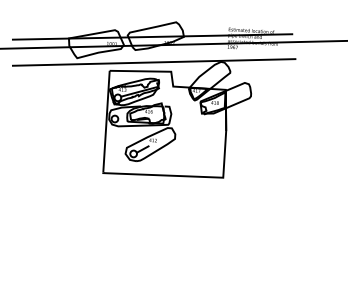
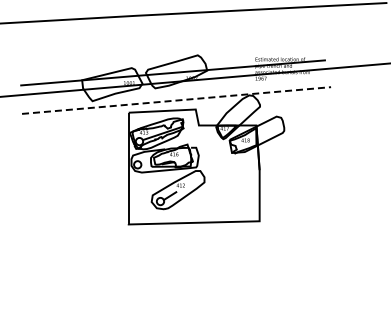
line: (155, 62) -> (177, 100), solid -> dashed

